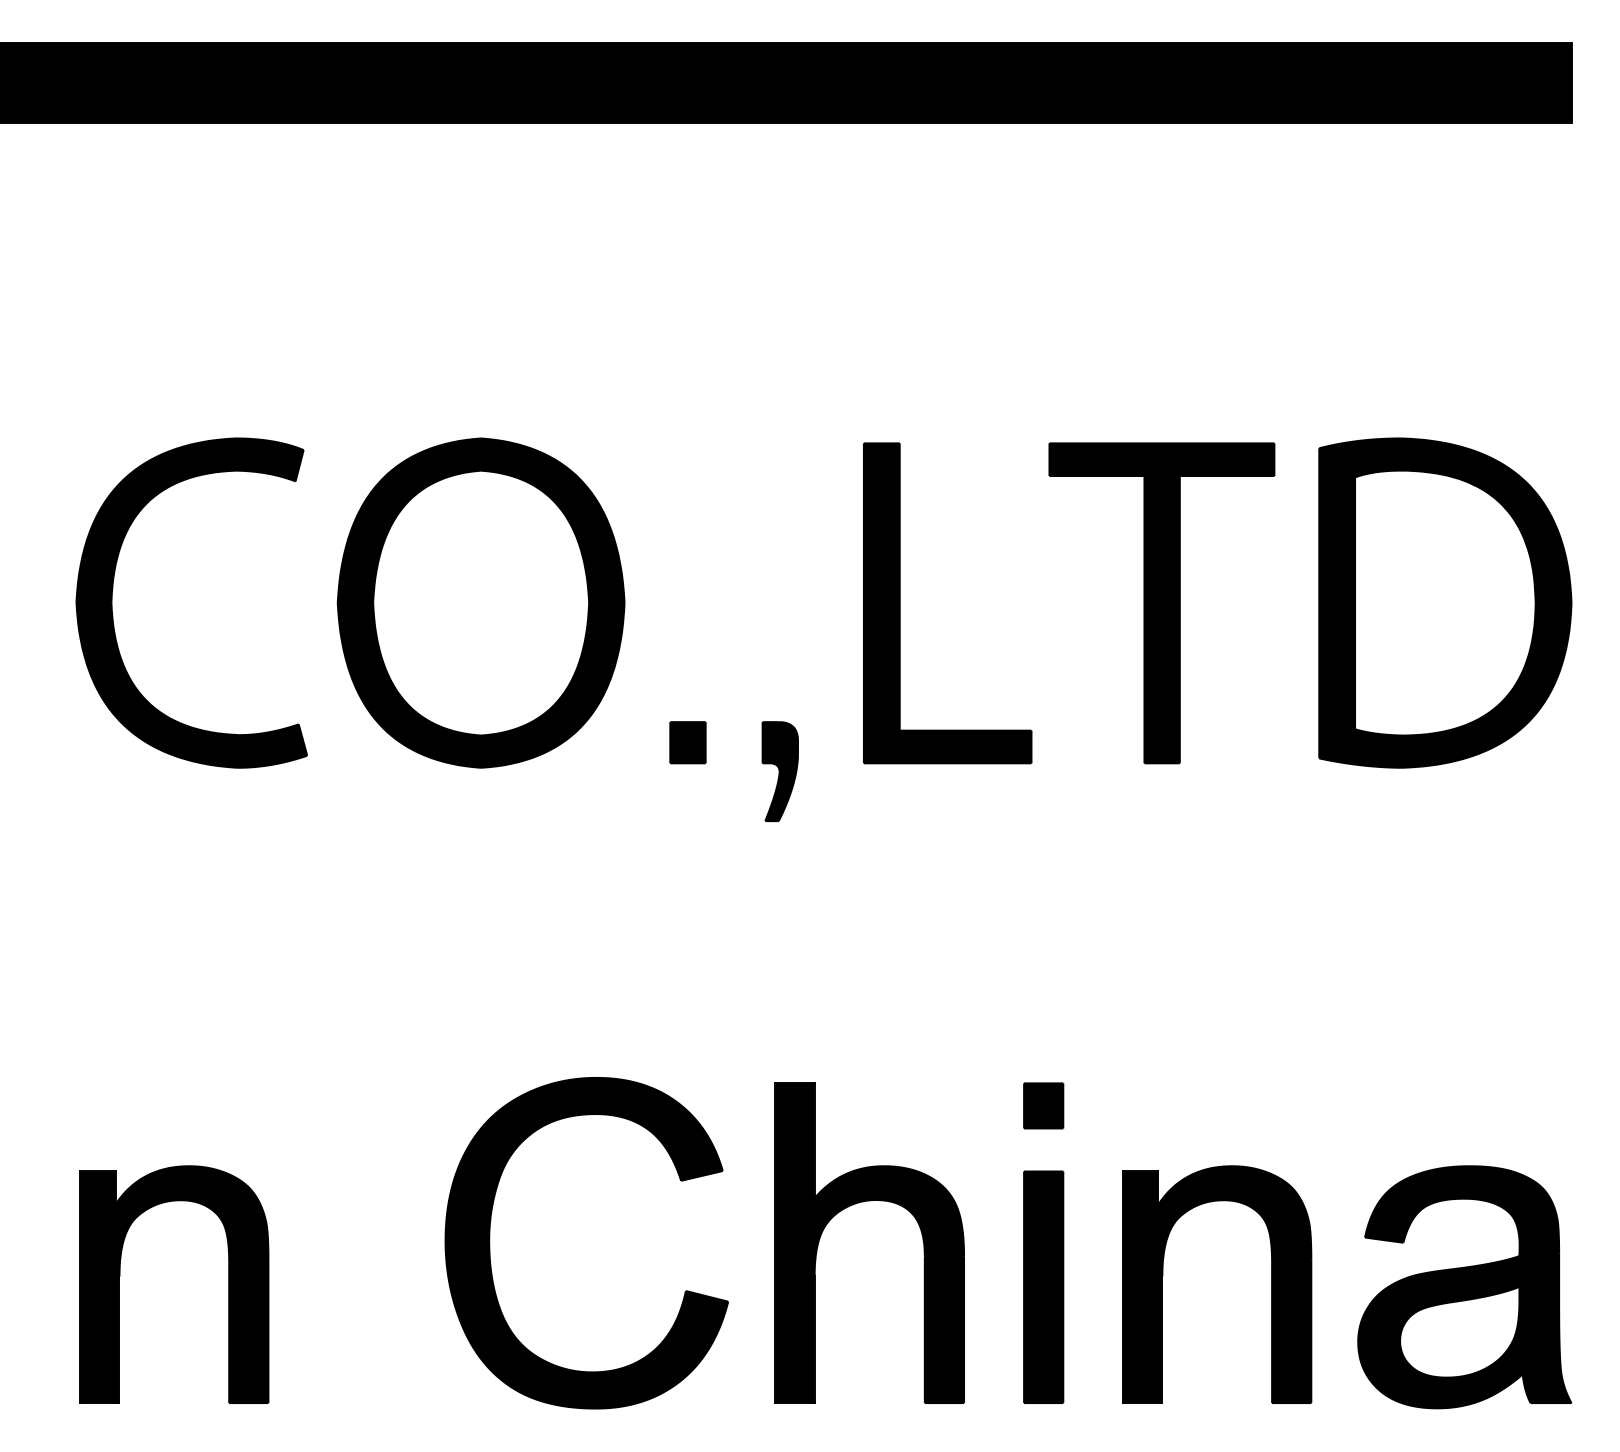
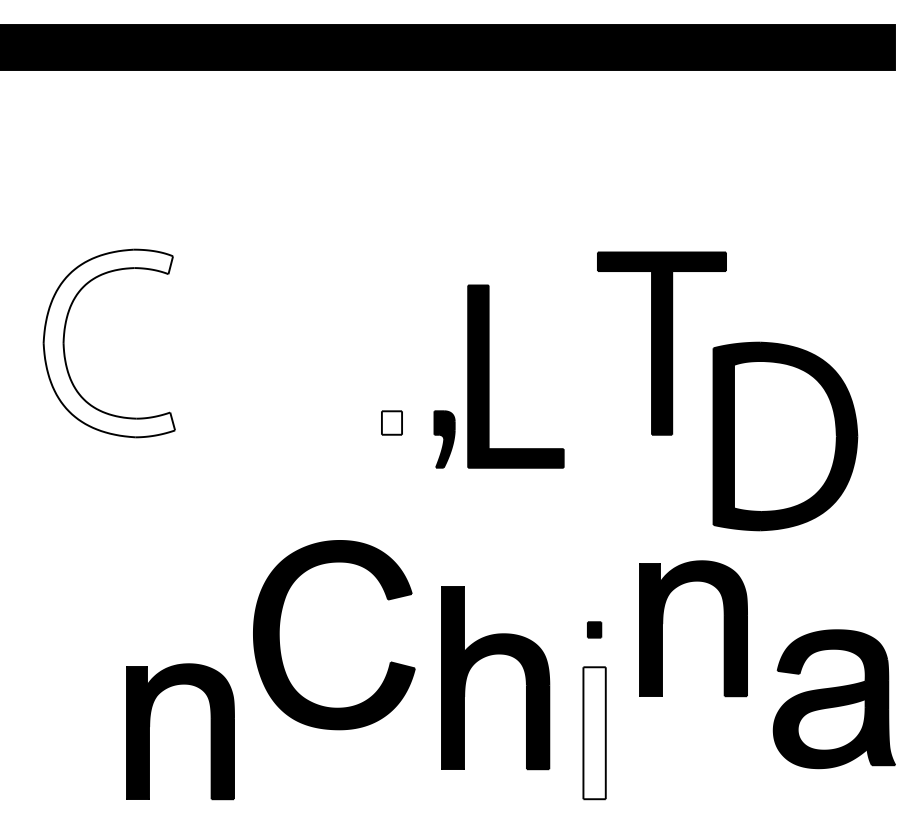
fill: (192, 603) -> (109, 343), removed
part: (479, 603) -> (273, 343), removed
part: (901, 603) -> (489, 376), moved
part: (1445, 603) -> (785, 436), moved
fill: (687, 741) -> (391, 422), removed
part: (1043, 1105) -> (594, 629), size x0.6
part: (852, 1207) -> (485, 657), moved
part: (492, 1261) -> (280, 645), moved
part: (227, 1284) -> (210, 731), moved
part: (1269, 1284) -> (723, 628), moved
fill: (1043, 1287) -> (594, 733), removed
part: (1463, 1287) -> (833, 699), moved

